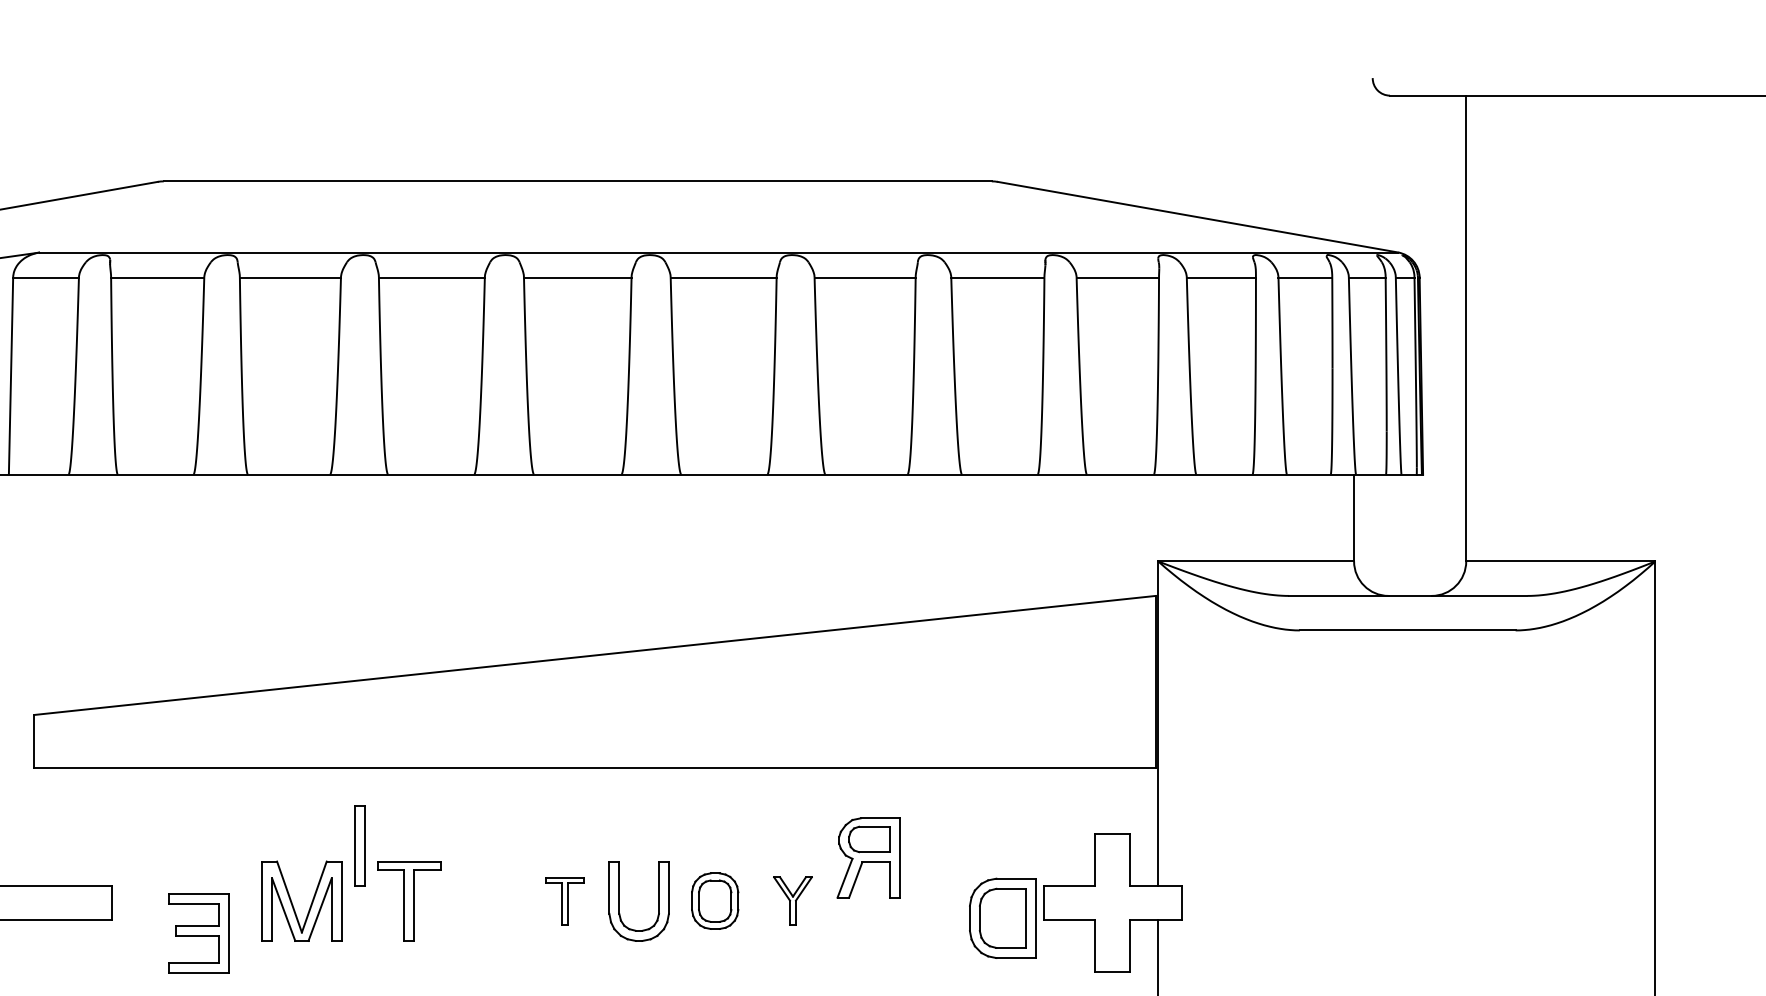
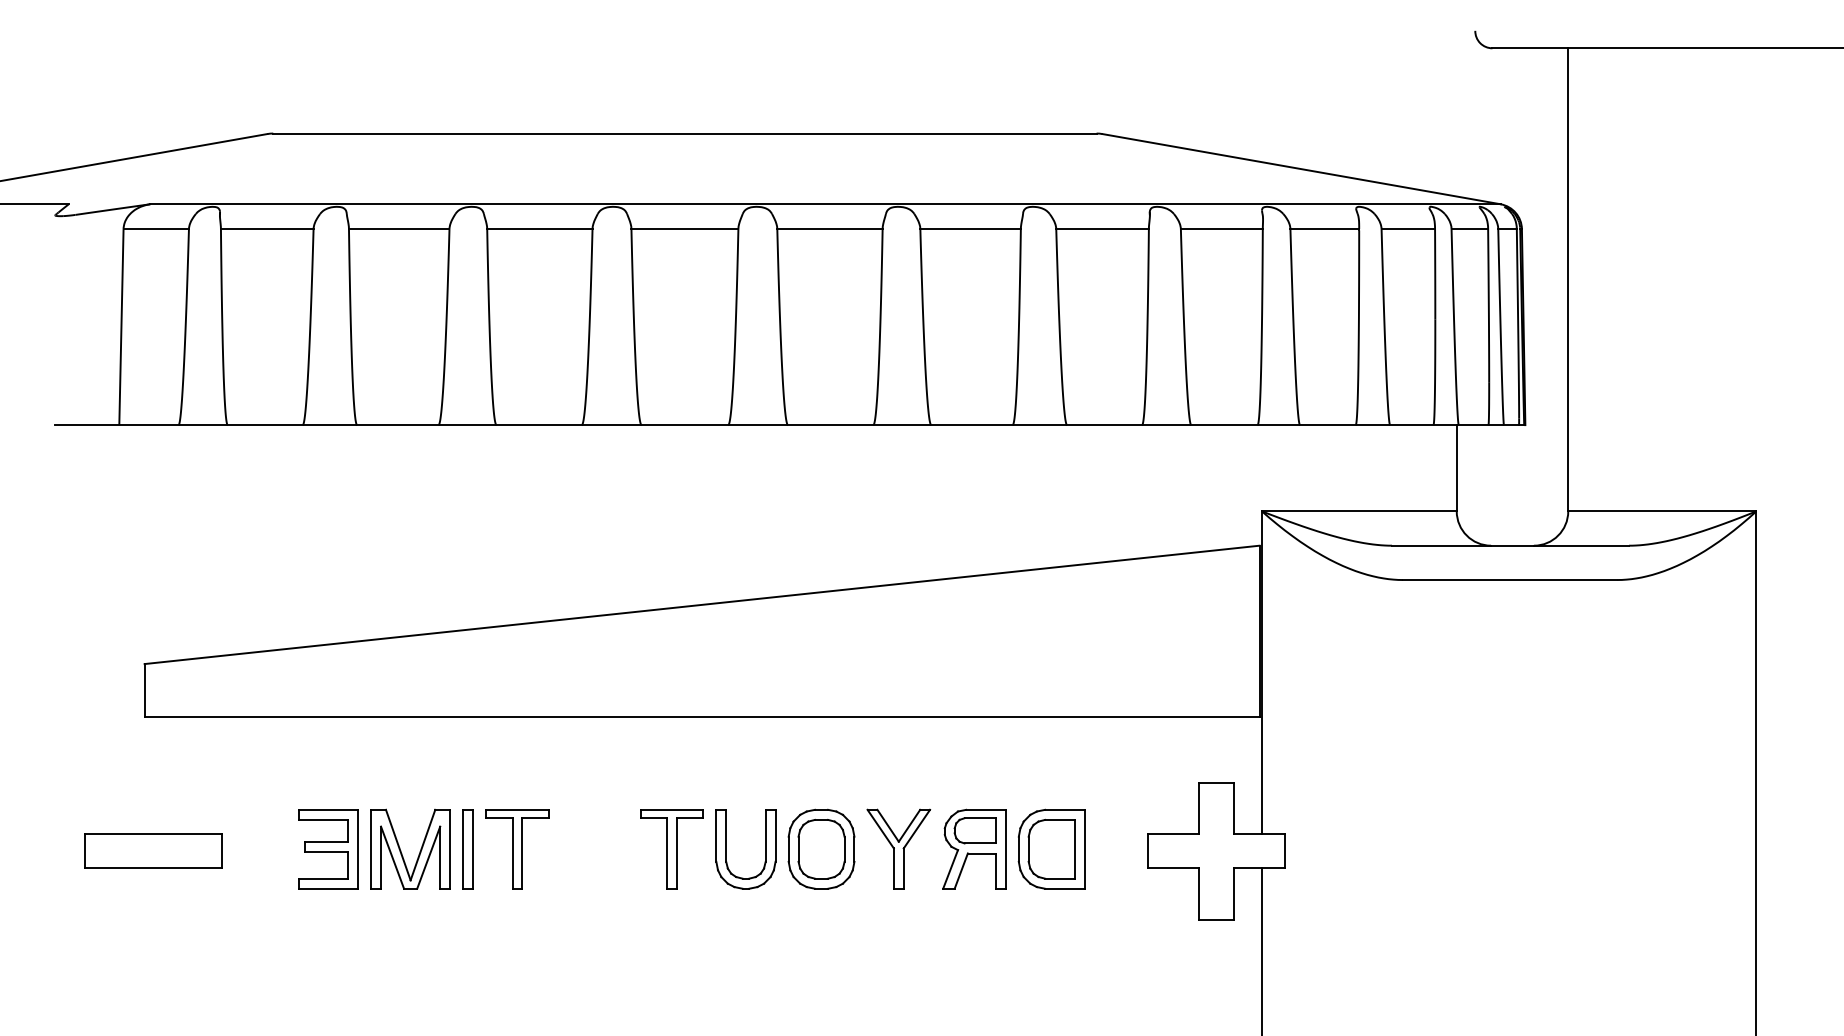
part: (359, 846) -> (467, 849), moved
part: (869, 857) -> (974, 848), moved
part: (715, 900) -> (821, 848), size x1.43
part: (792, 900) -> (898, 848), size x1.67
part: (564, 901) -> (671, 849), size x1.67
part: (1002, 917) -> (1051, 848), moved
part: (199, 933) -> (328, 849), moved

